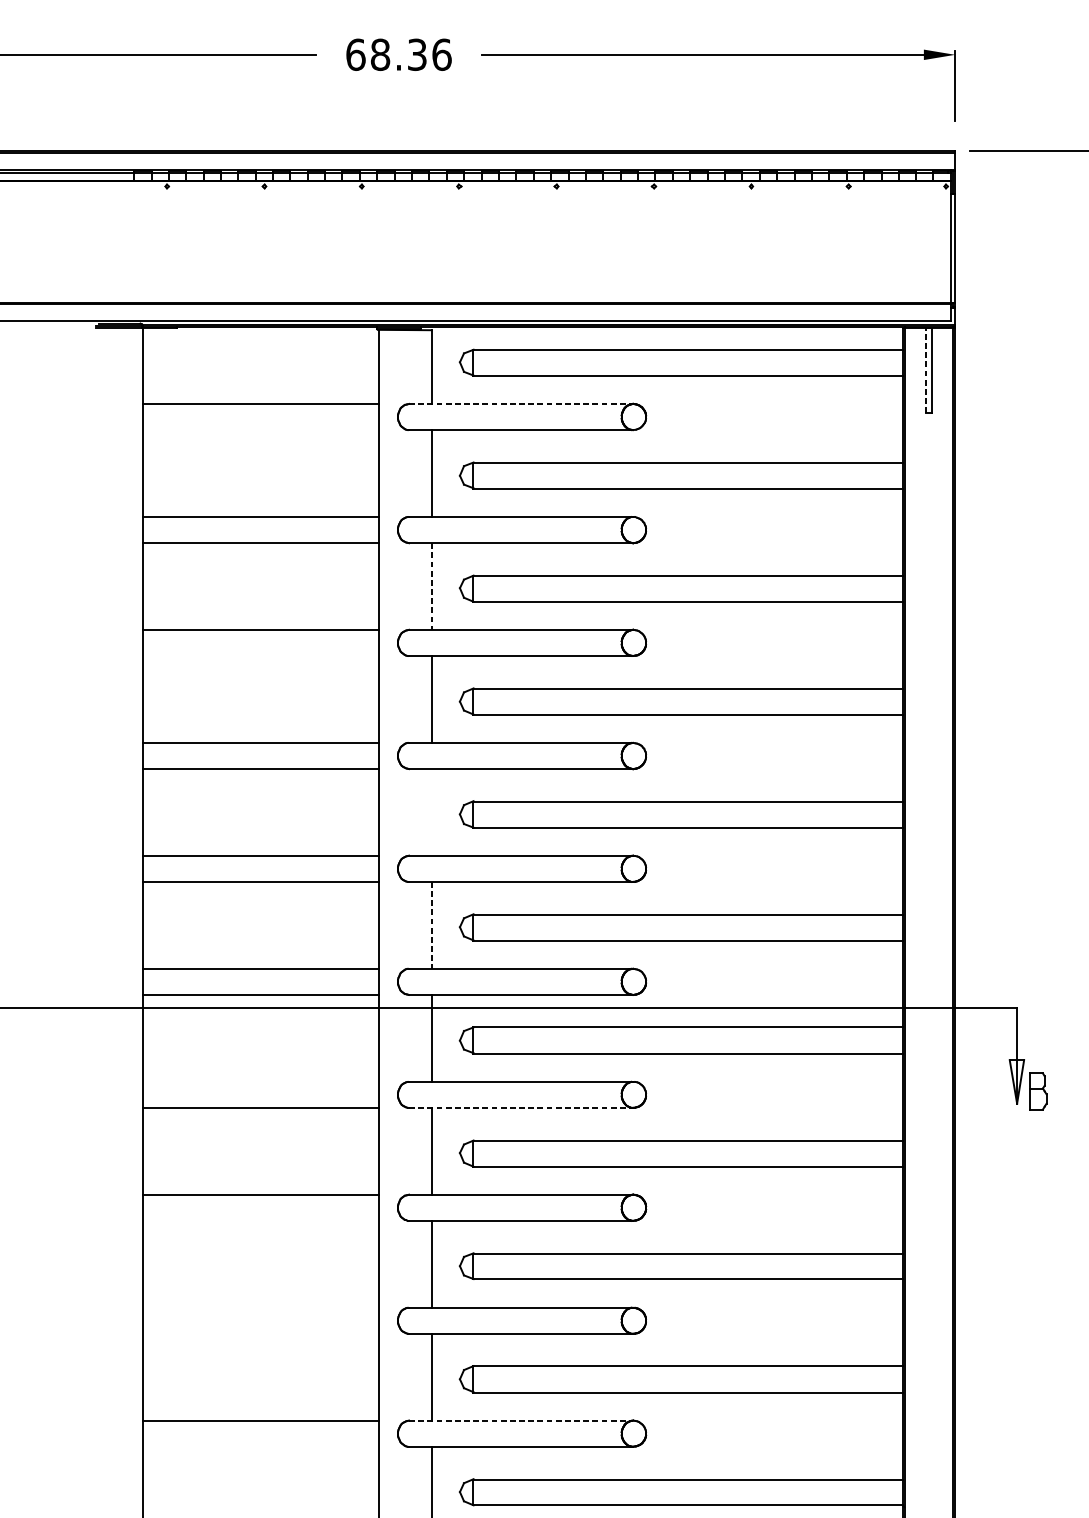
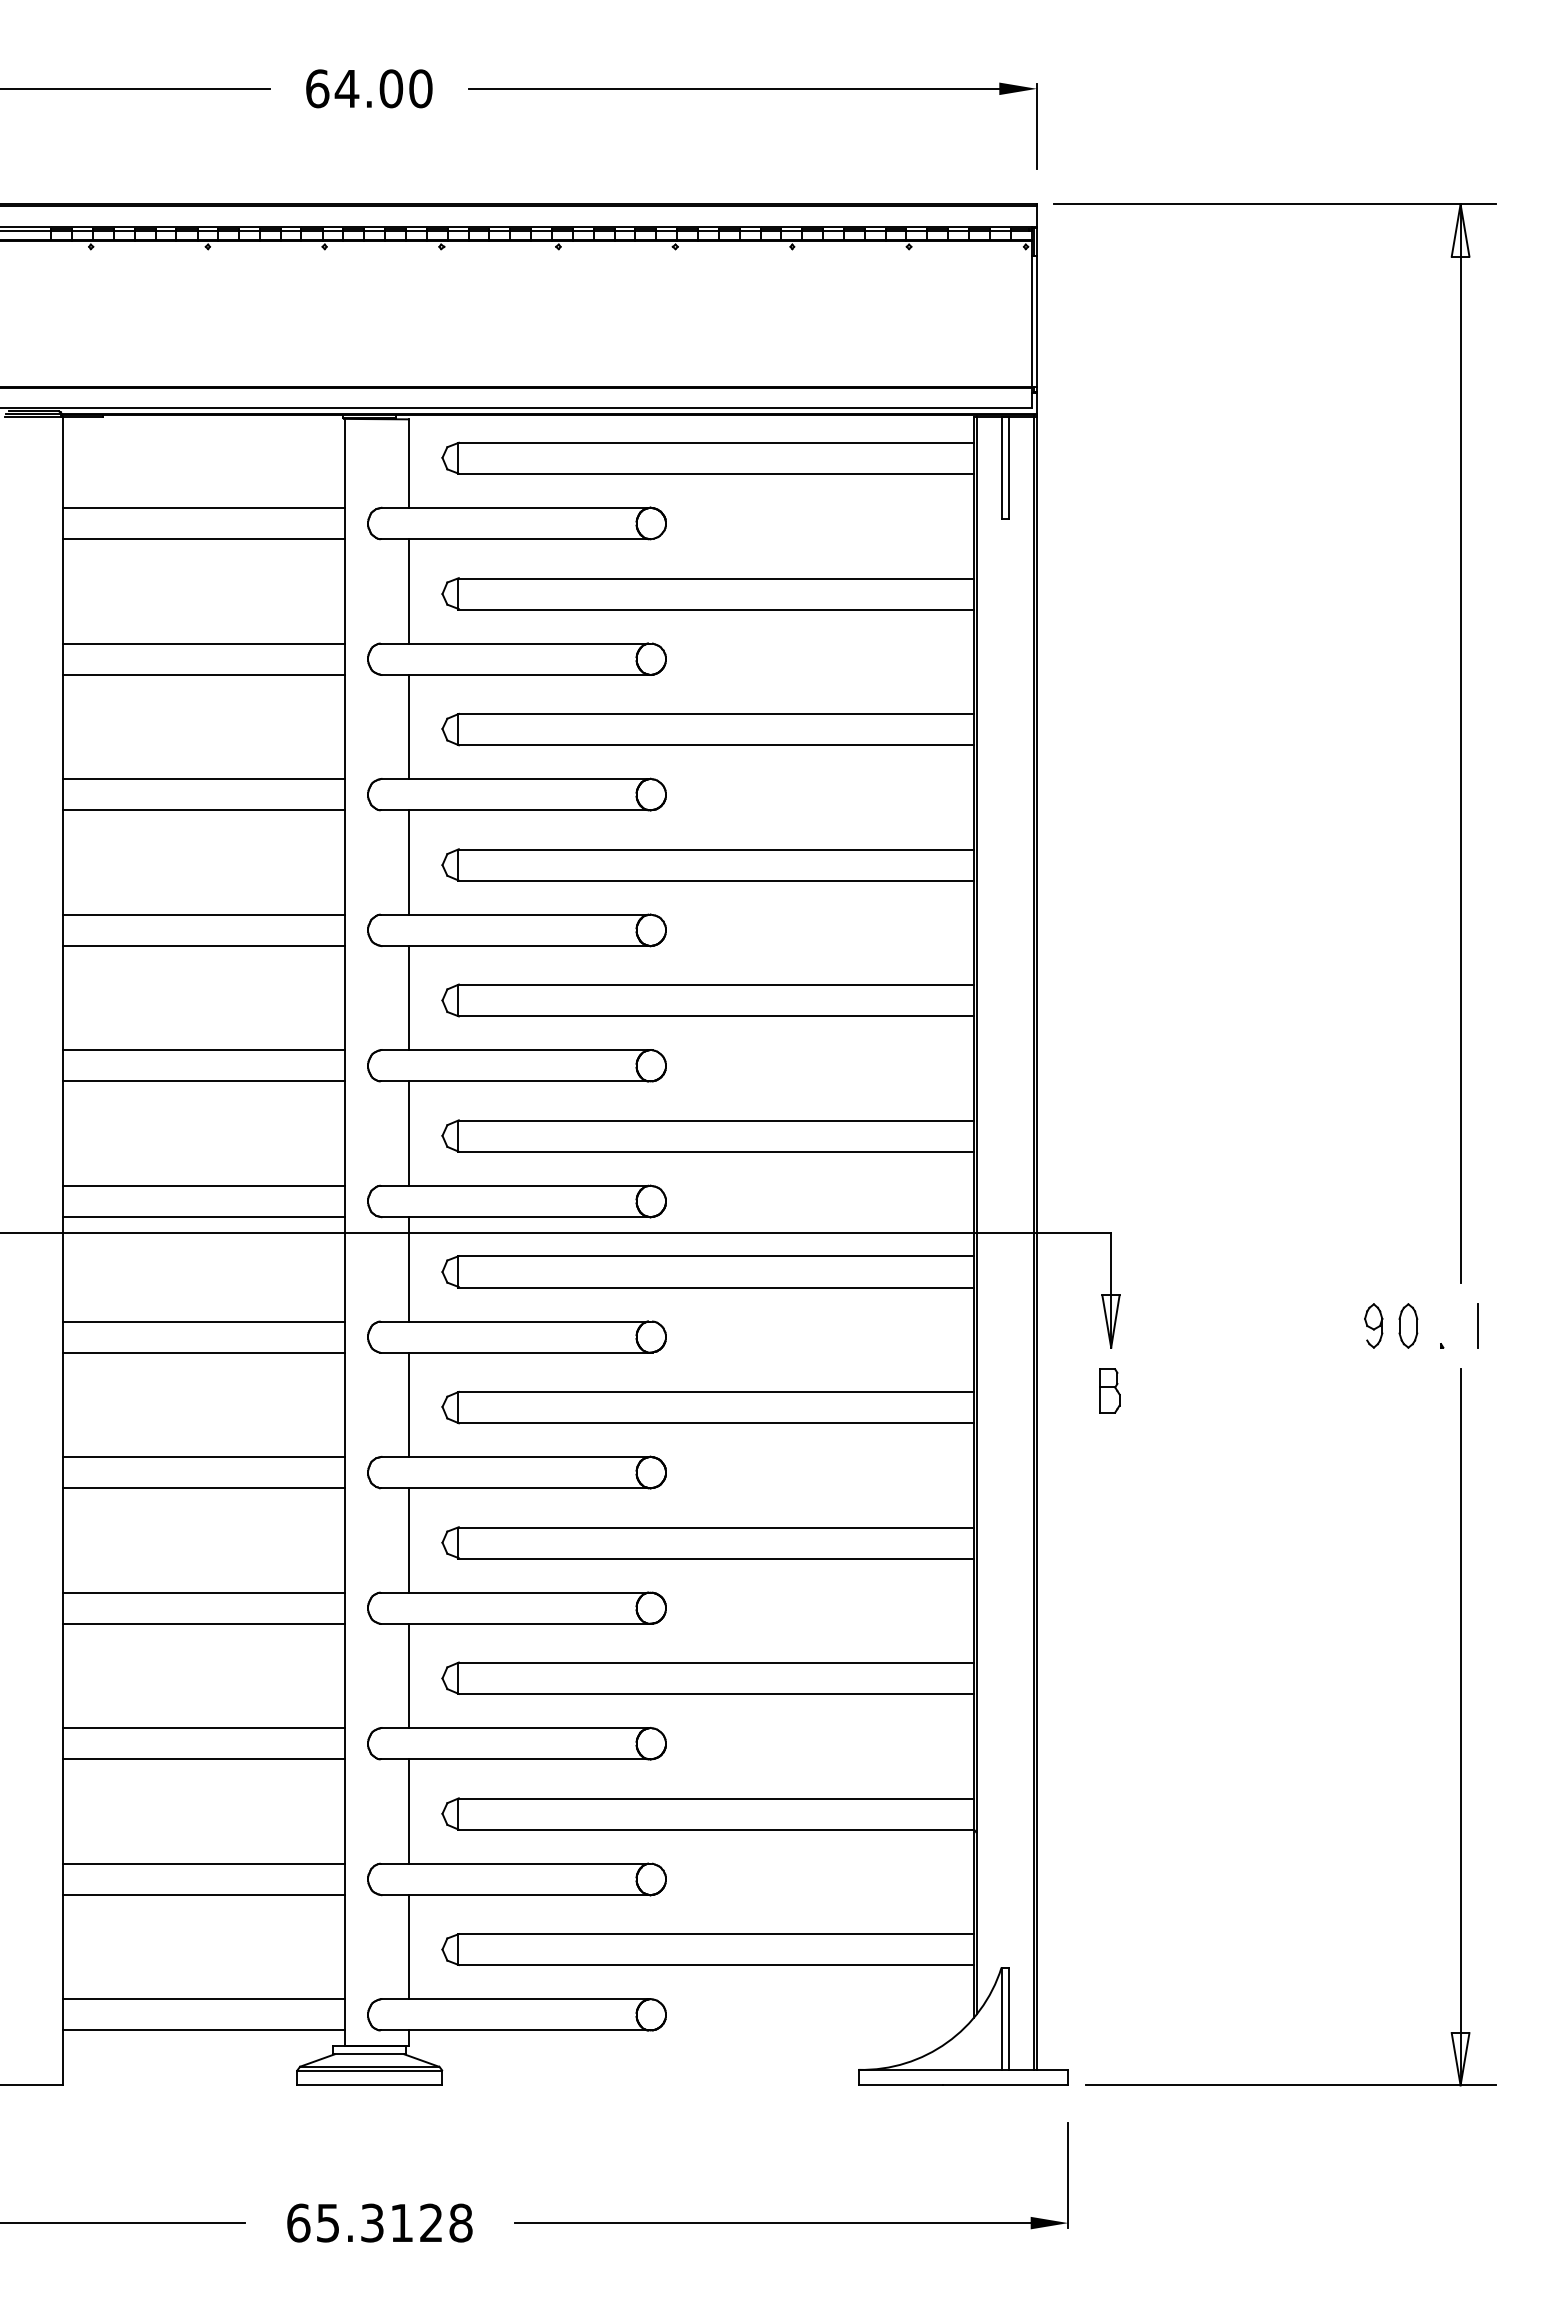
text: (410, 54) -> (383, 88), 68.36 -> 64.00
line: (925, 370) -> (1001, 467), dashed -> solid
line: (521, 403) -> (516, 507), dashed -> solid
line: (260, 430) -> (203, 539), added
line: (431, 586) -> (408, 726), dashed -> solid
line: (260, 656) -> (203, 810), added
line: (431, 812) -> (408, 998), added
line: (431, 926) -> (408, 1134), dashed -> solid
line: (260, 1081) -> (203, 1321), added
part: (1038, 1091) -> (1109, 1390), moved
line: (521, 1107) -> (516, 1352), dashed -> solid
line: (260, 1221) -> (203, 1488), added
line: (260, 1307) -> (203, 1592), added
line: (260, 1333) -> (203, 1623), added
line: (521, 1420) -> (516, 1727), dashed -> solid
line: (260, 1446) -> (203, 1759), added

